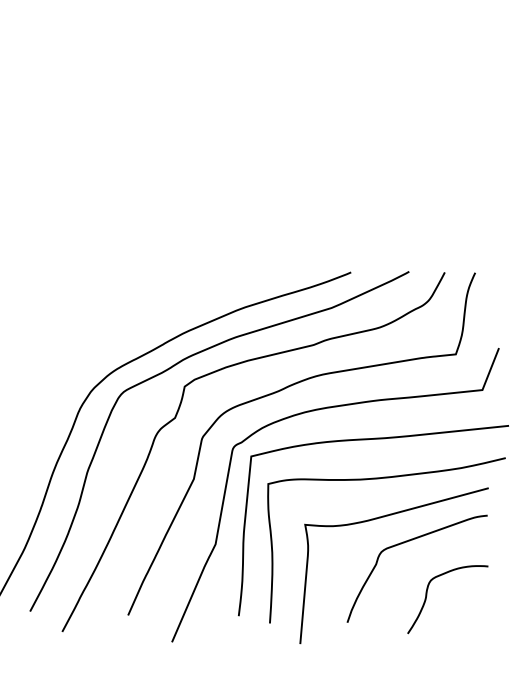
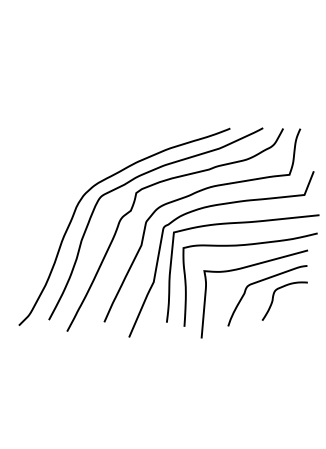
curve: (427, 598) -> (273, 300), moved

